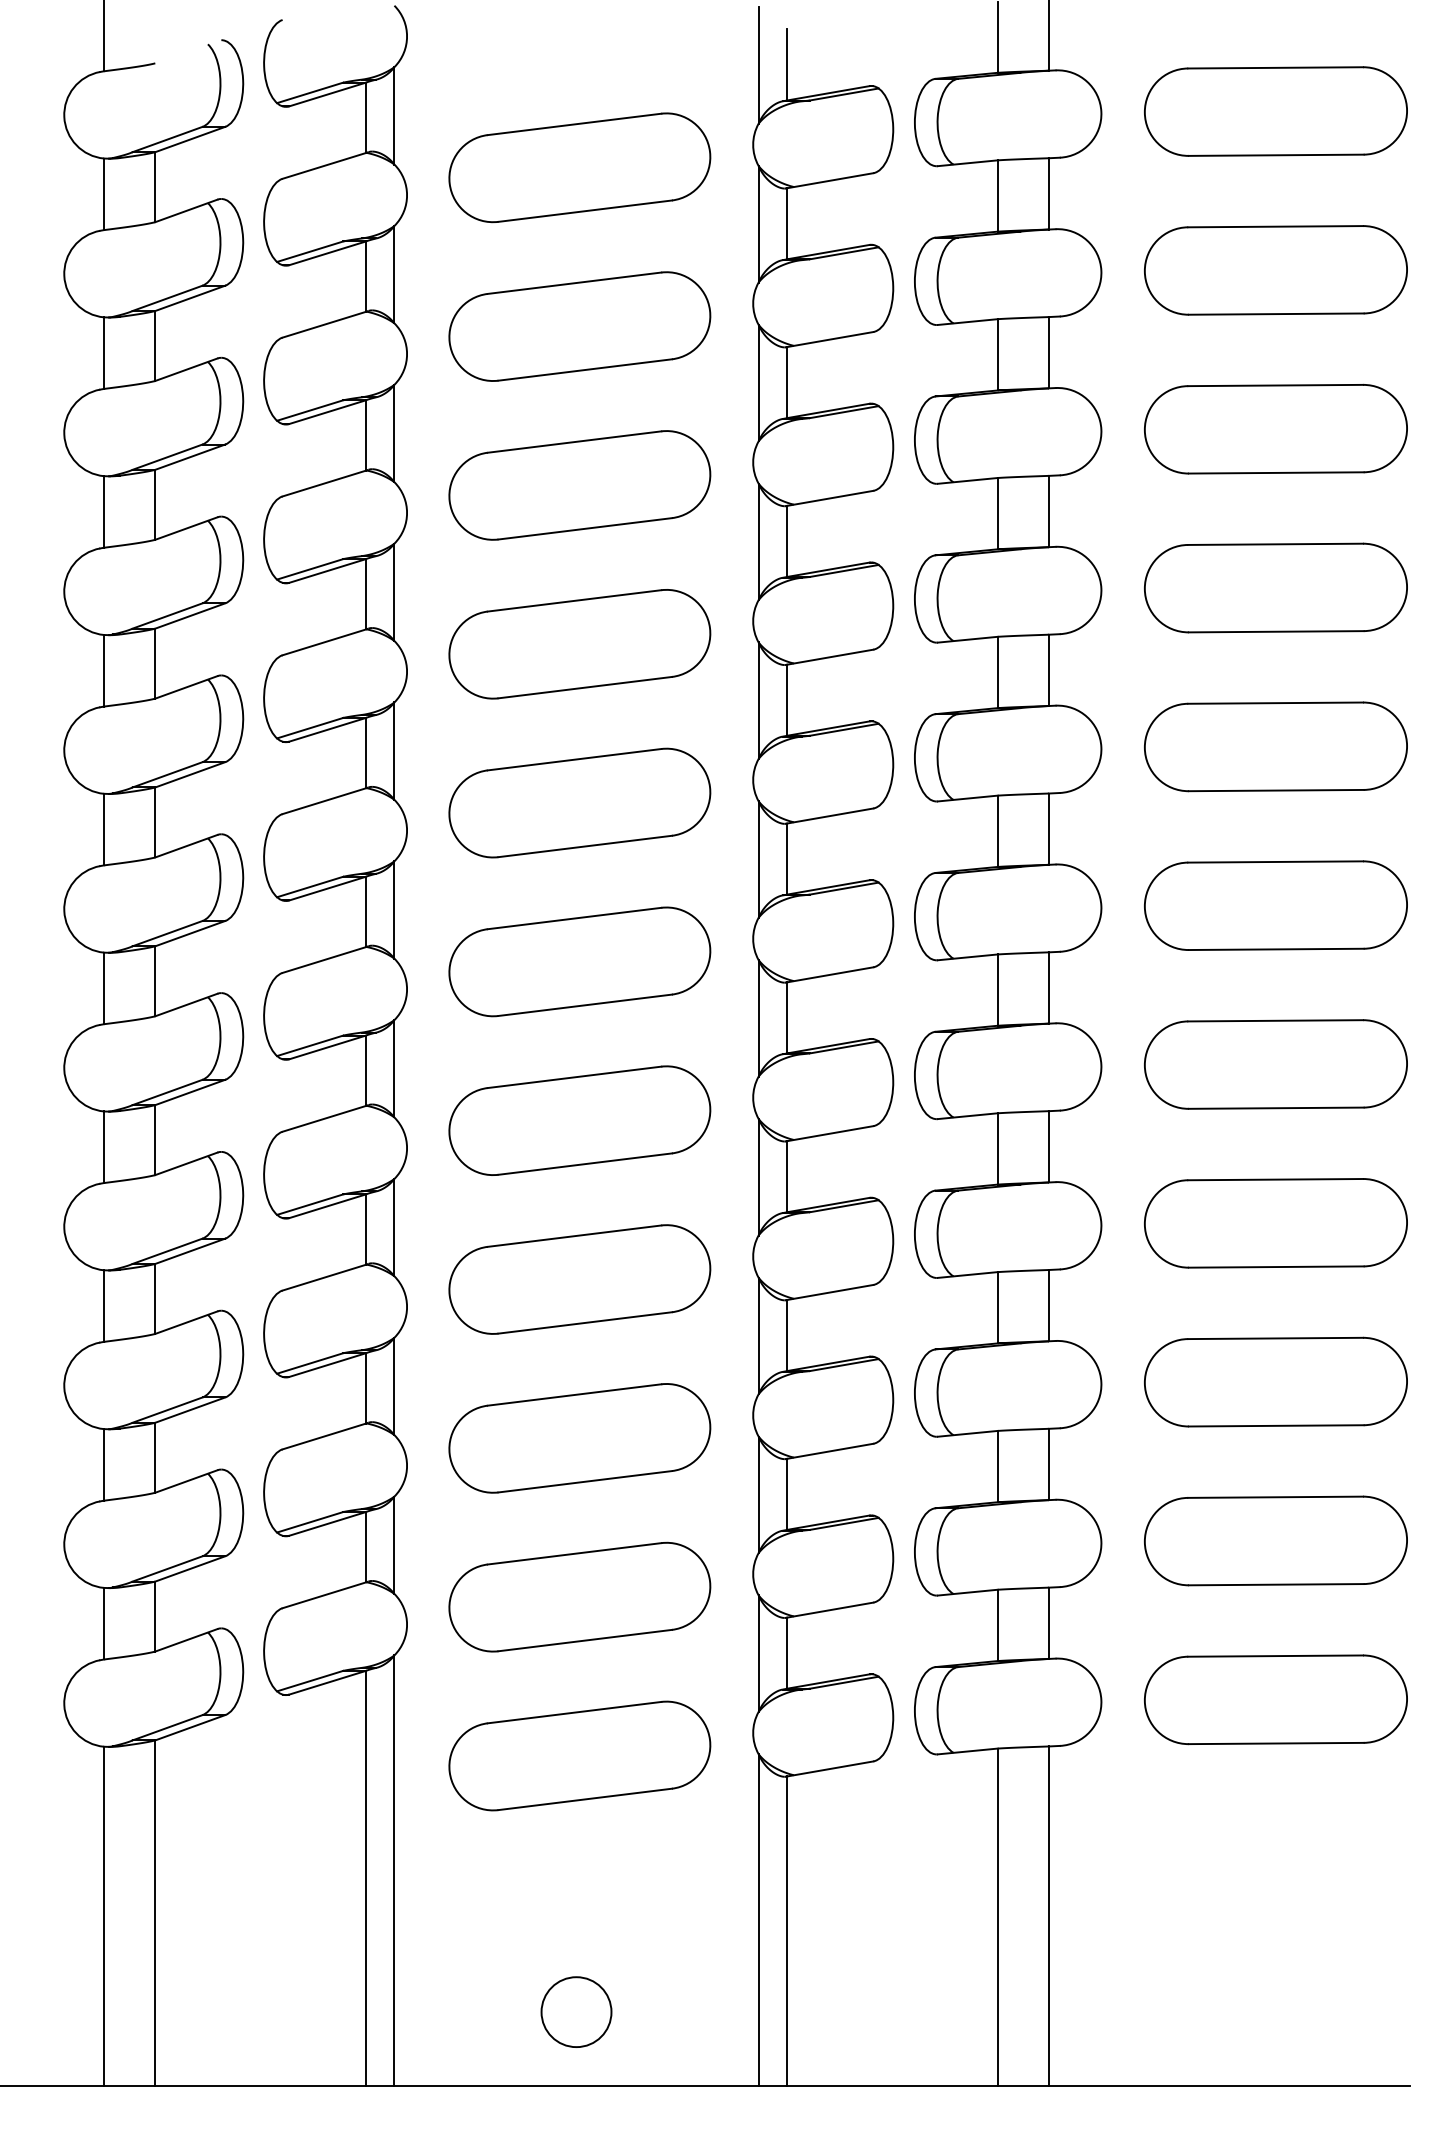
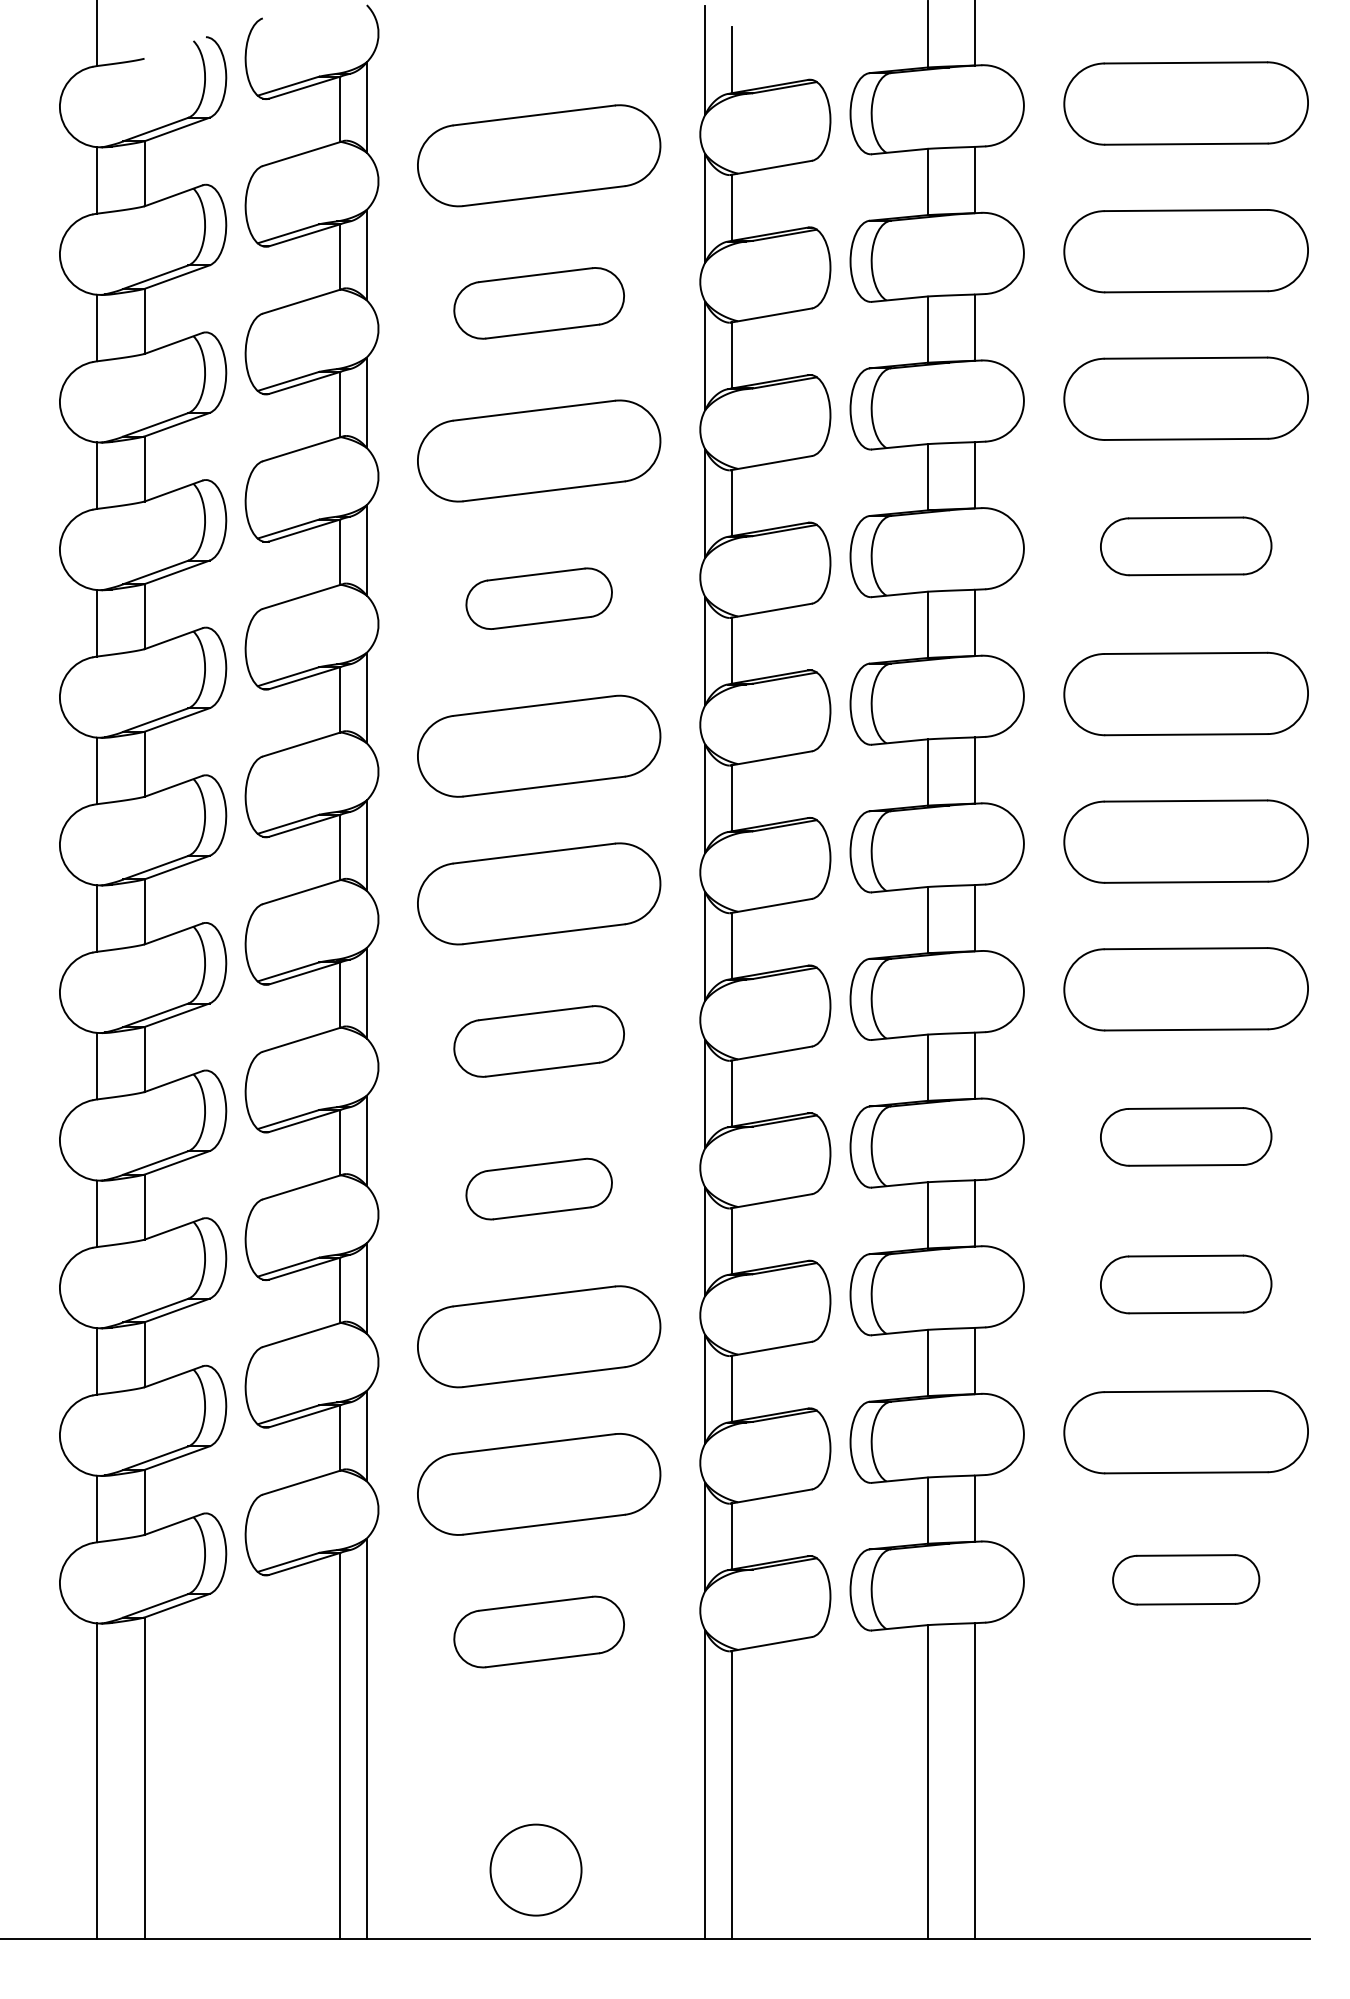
part: (579, 326) -> (538, 303), size x0.7
part: (1275, 587) -> (1185, 545), size x0.7
part: (579, 644) -> (538, 598), size x0.6
part: (579, 1120) -> (538, 1041), size x0.7
part: (1275, 1223) -> (1185, 1137), size x0.7
part: (579, 1279) -> (538, 1189), size x0.6
part: (1275, 1381) -> (1185, 1283), size x0.7
part: (1275, 1699) -> (1185, 1579), size x0.6
part: (579, 1755) -> (538, 1631), size x0.7
circle: (576, 2012) -> (536, 1870), size x1.4

